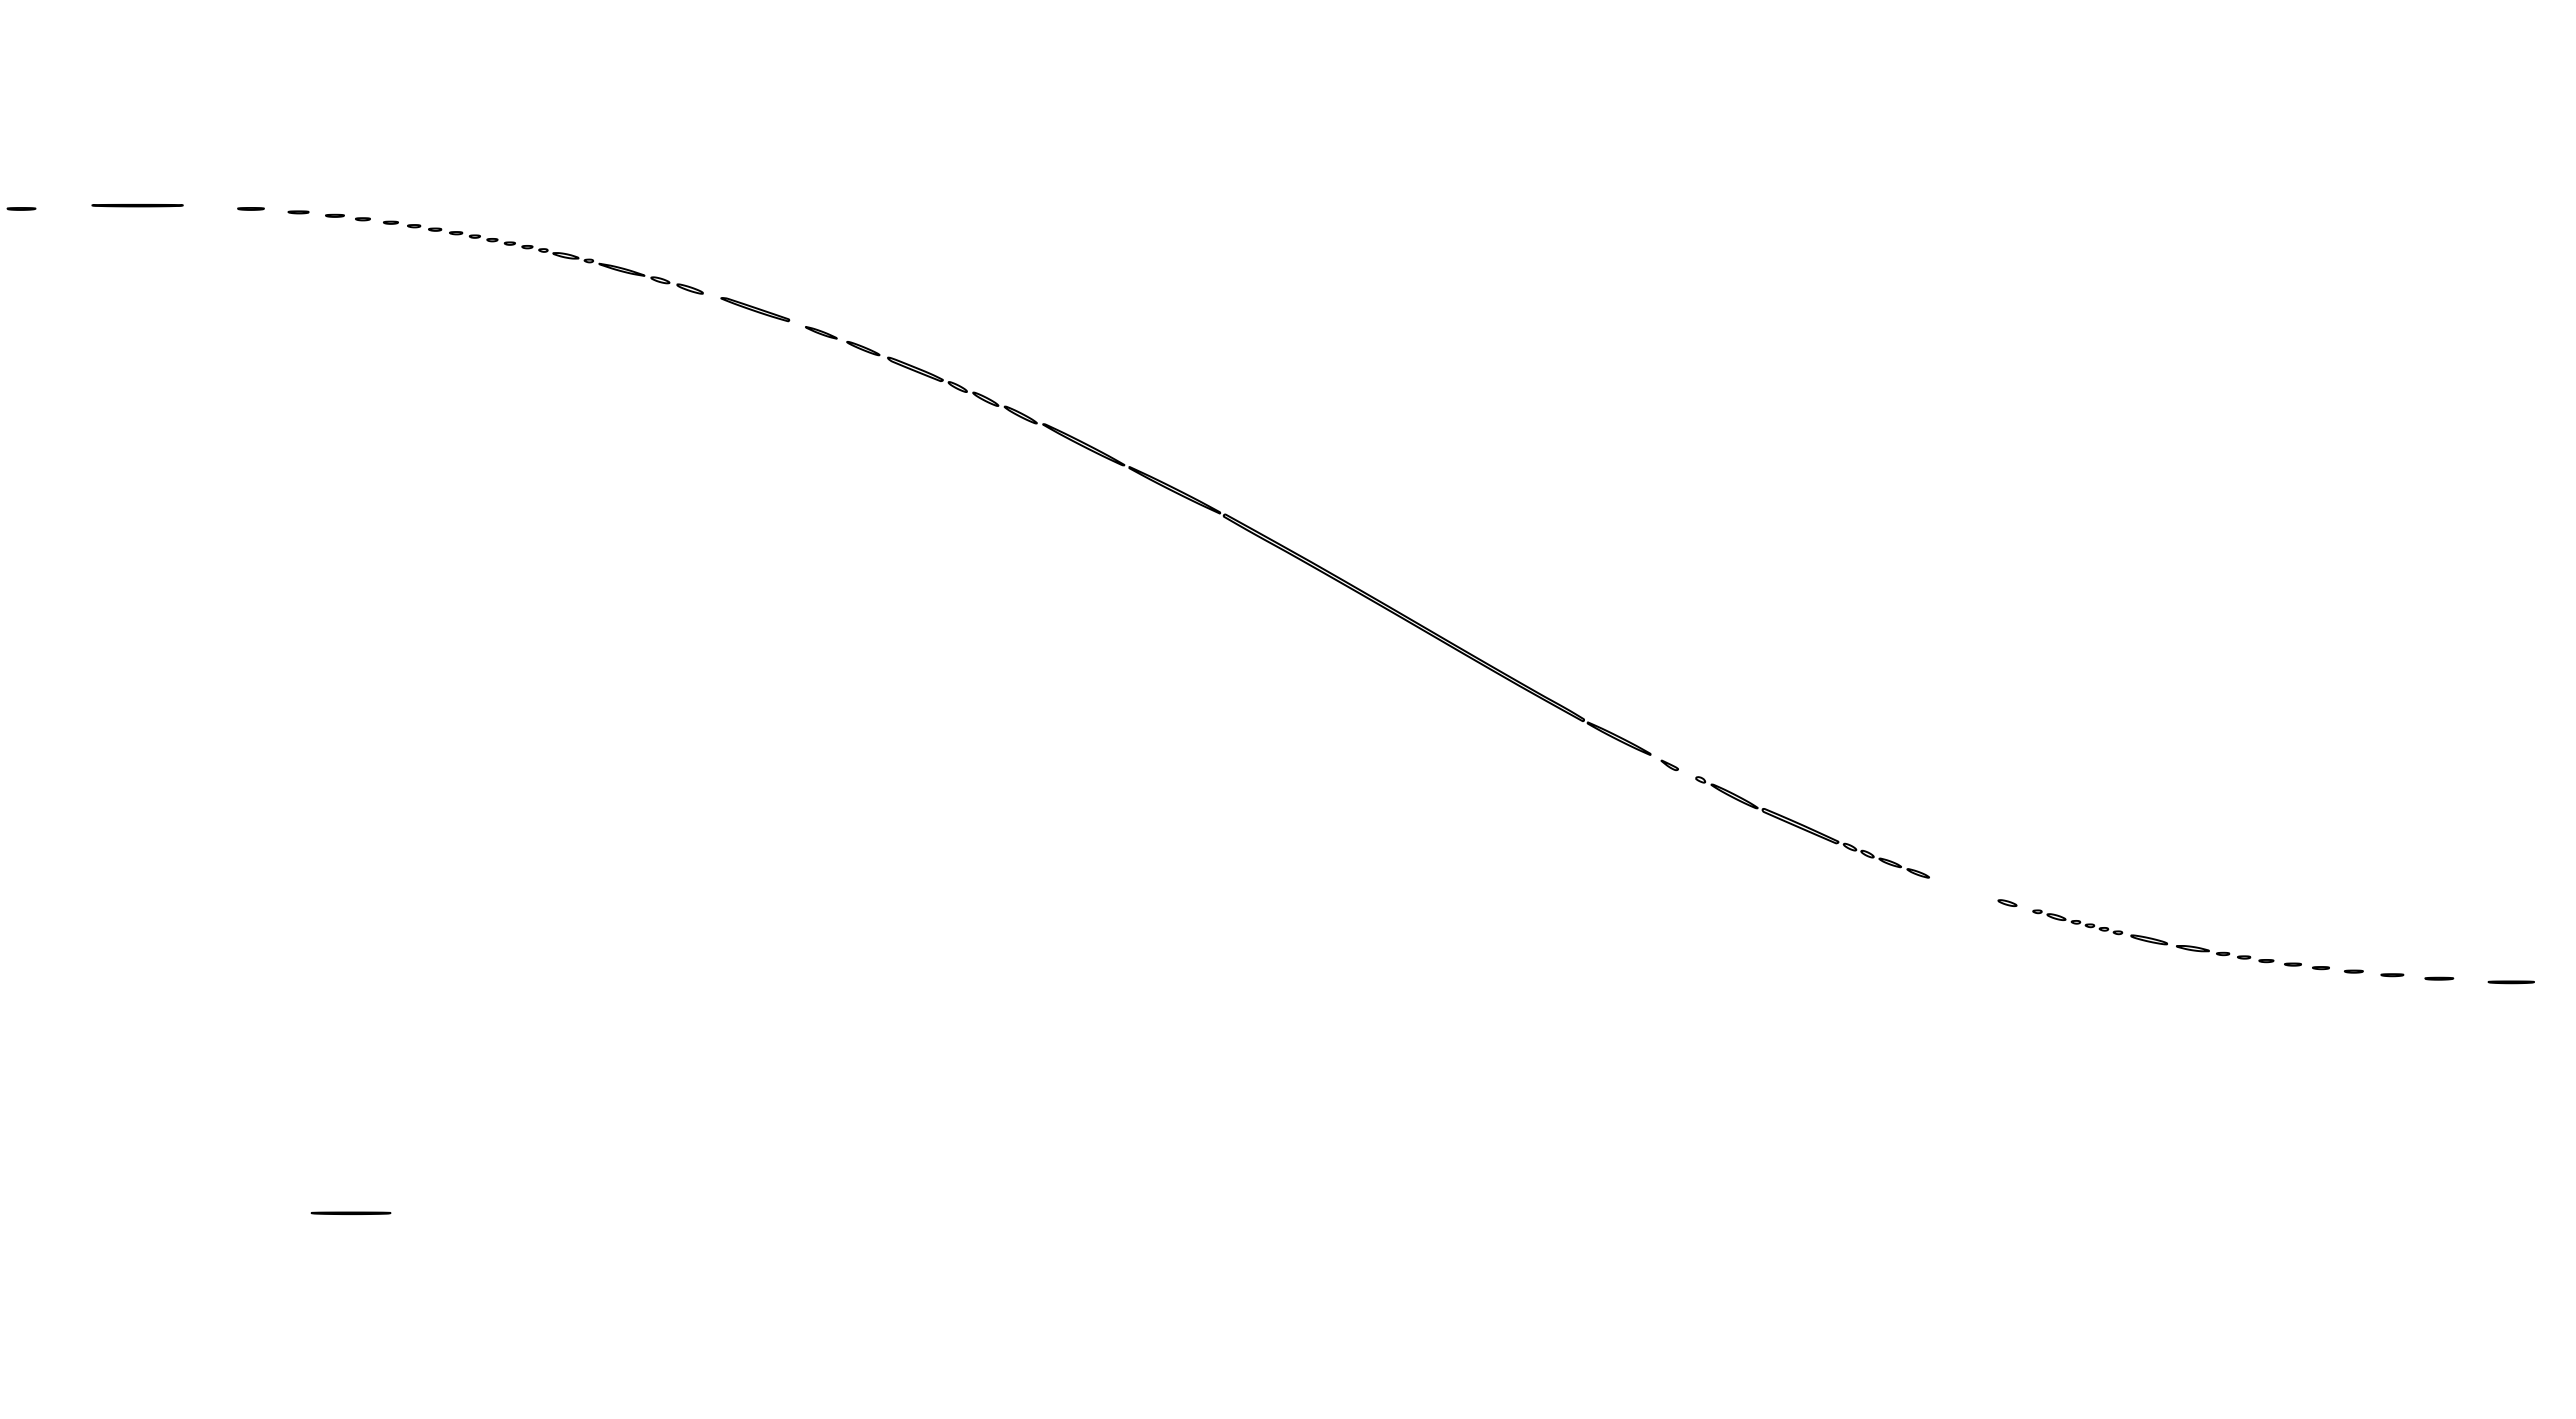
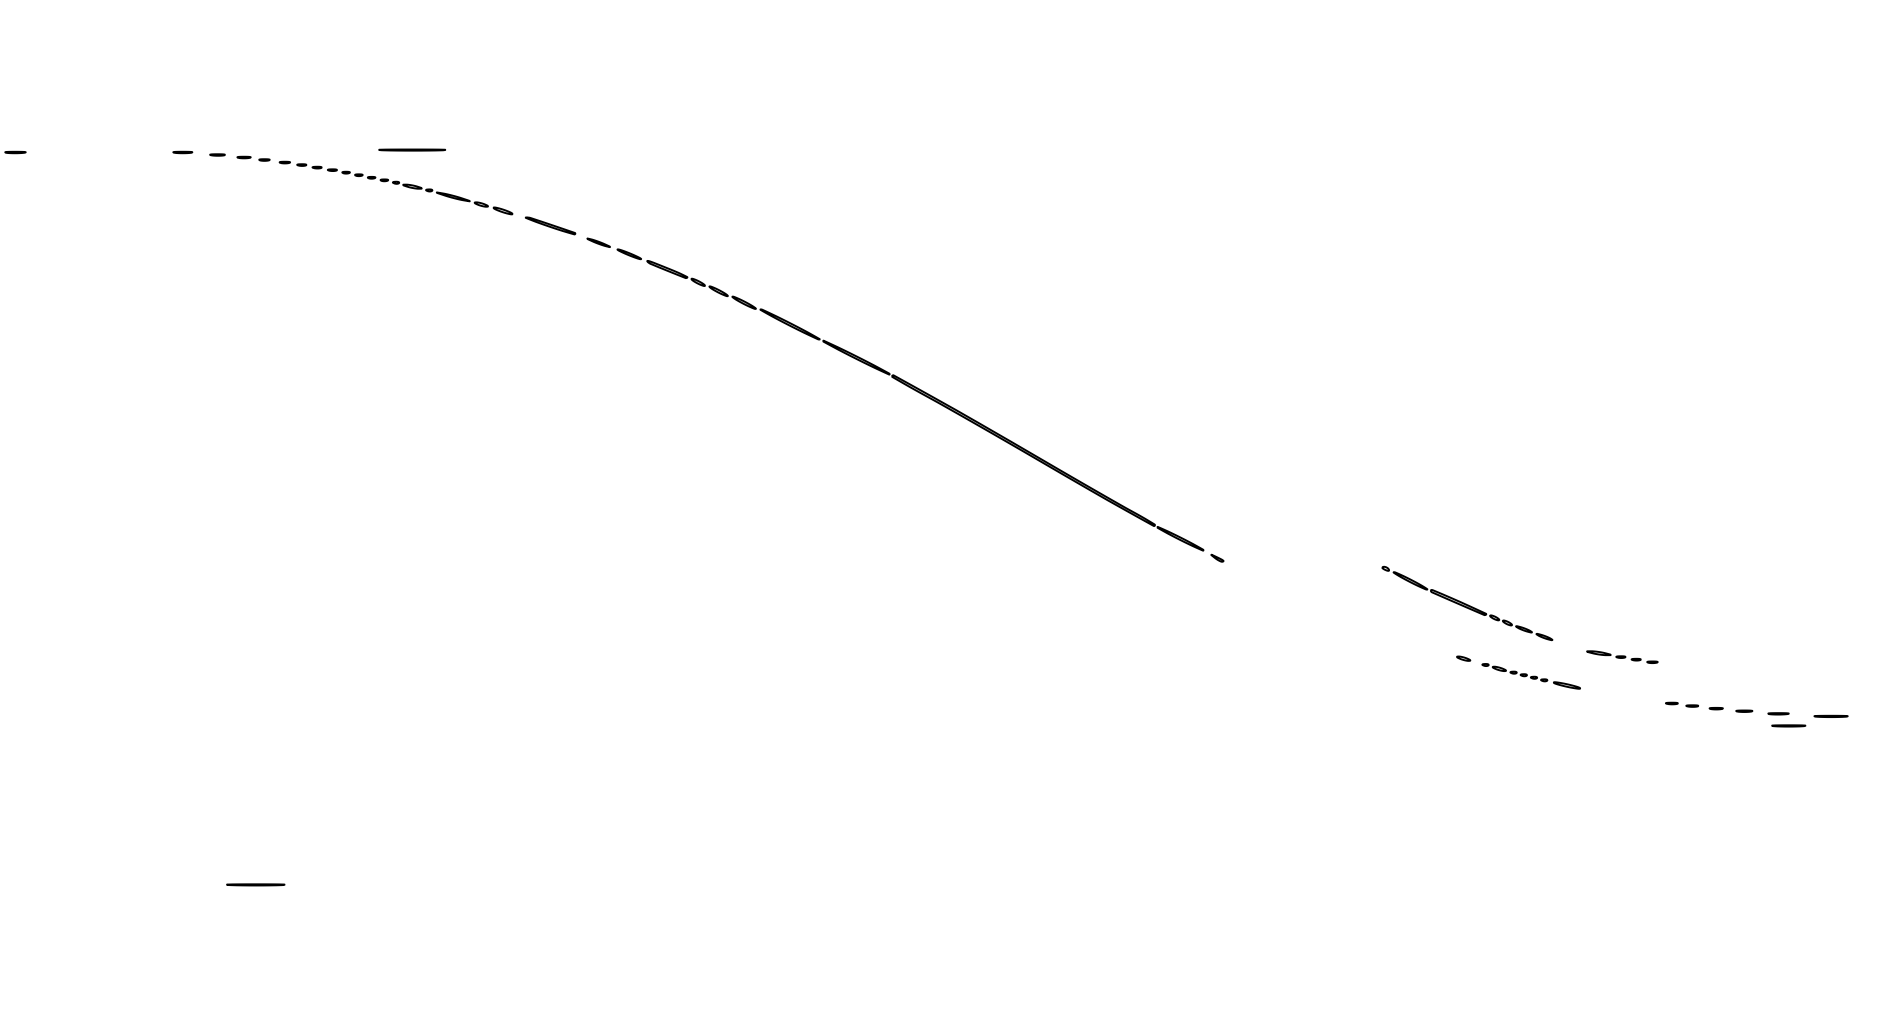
line: (137, 205) -> (412, 149), moved
part: (1812, 827) -> (1467, 603), moved
part: (2225, 954) -> (1622, 657), moved
line: (2452, 995) -> (1788, 726), added

